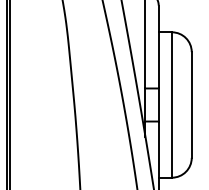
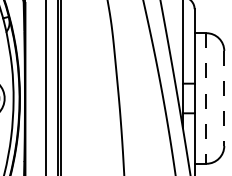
line: (171, 106) -> (206, 99), solid -> dashed
line: (191, 106) -> (224, 99), solid -> dashed

